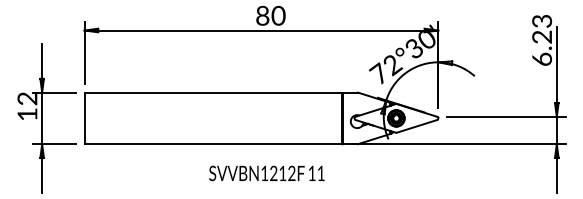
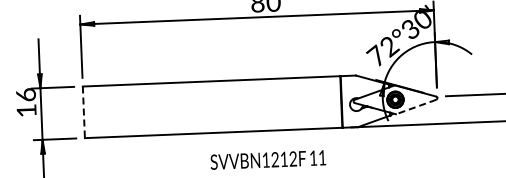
text: (27, 98) -> (26, 94), 12 -> 16
line: (84, 118) -> (83, 112), solid -> dashed
line: (416, 126) -> (415, 107), solid -> dashed

